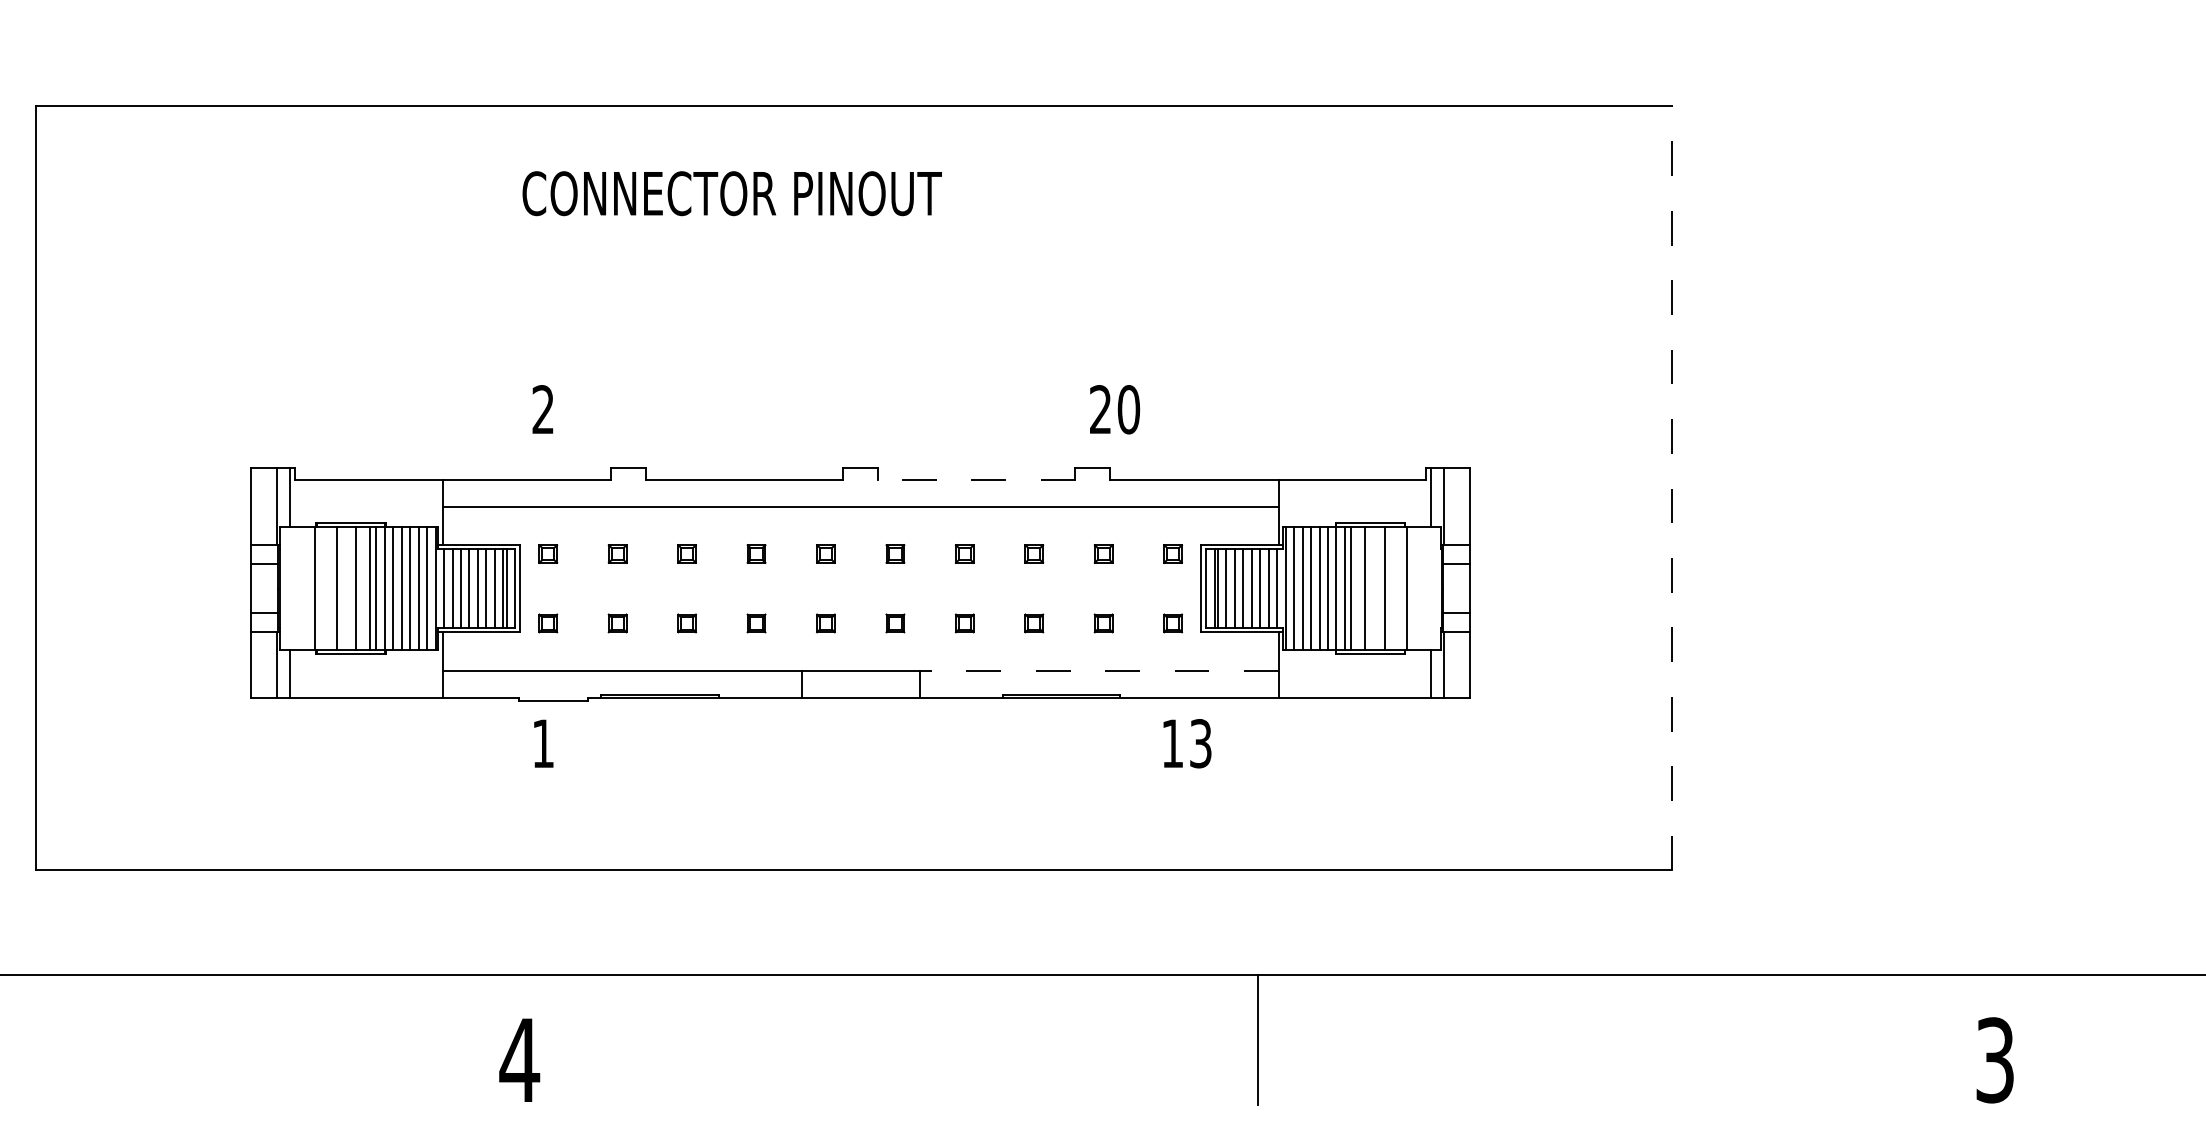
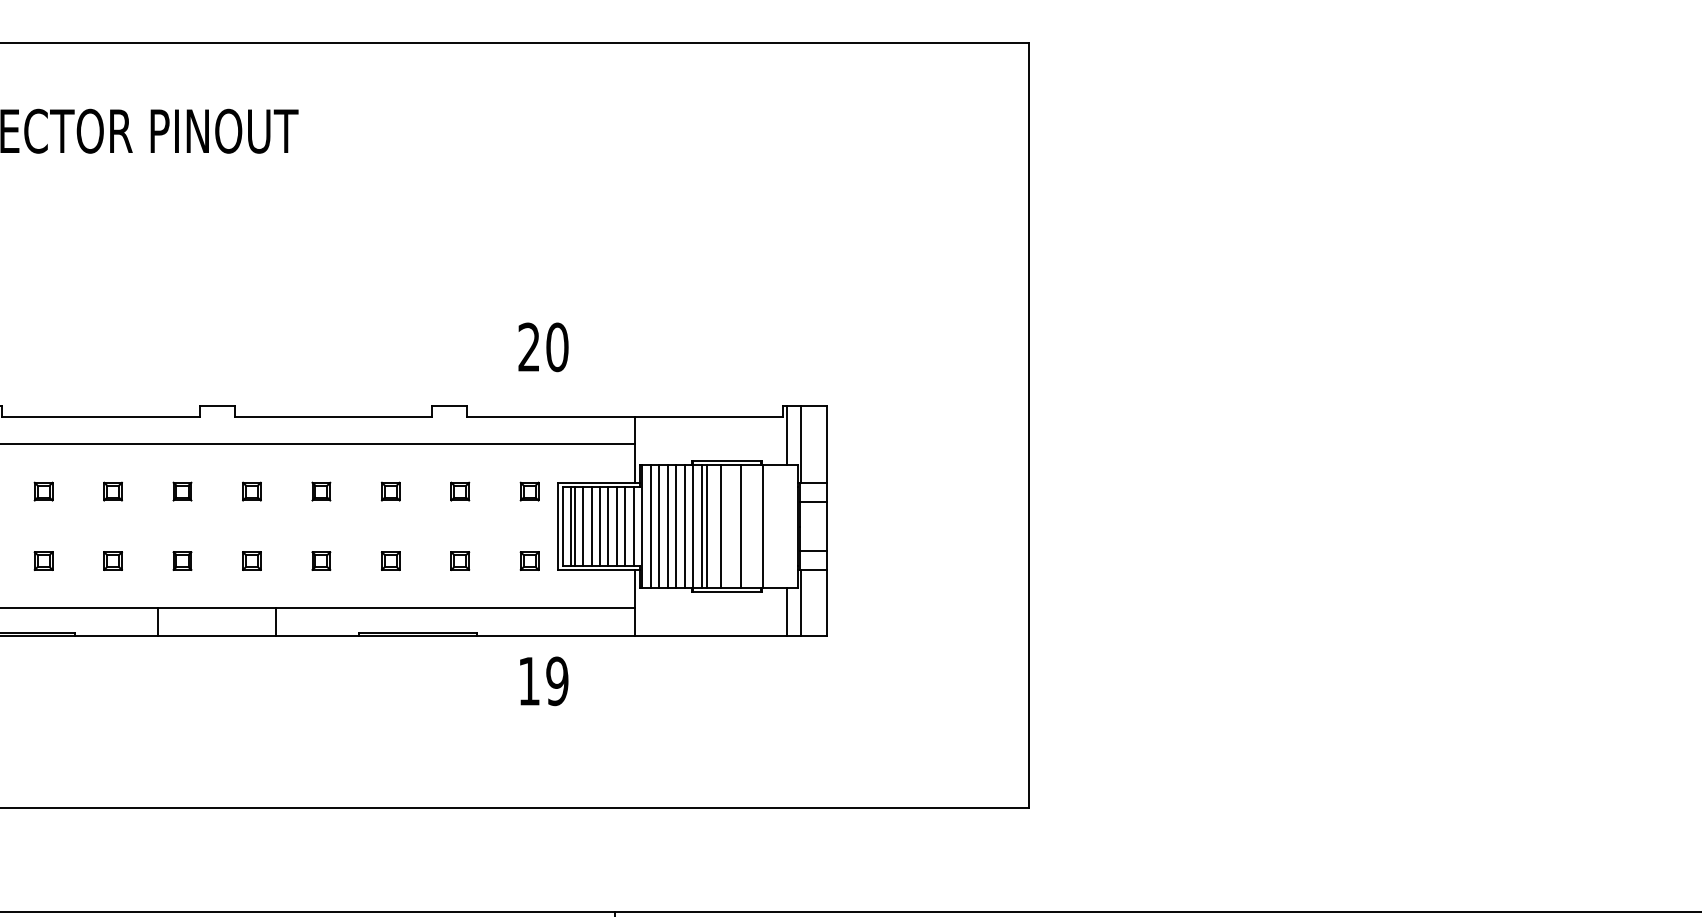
text: (1115, 409) -> (544, 347), moved
line: (976, 479) -> (333, 417), dashed -> solid
line: (1672, 487) -> (1029, 425), dashed -> solid
line: (1099, 670) -> (456, 608), dashed -> solid
text: (1200, 743) -> (557, 681), 13 -> 19

